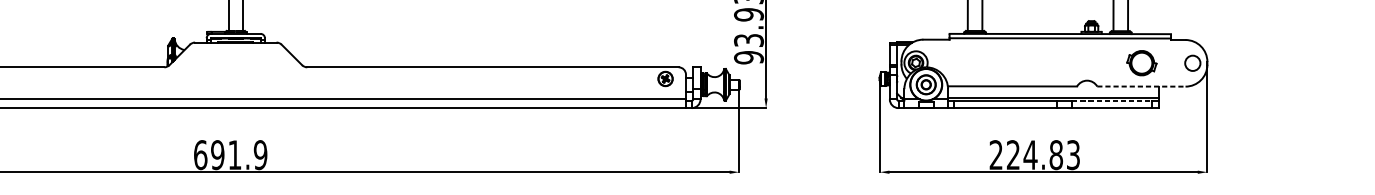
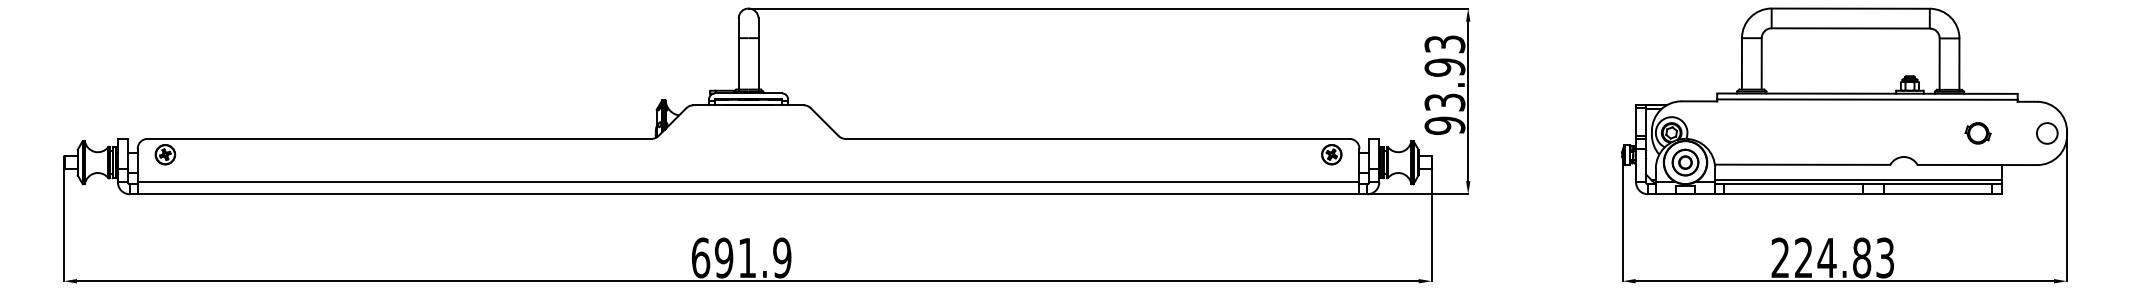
part: (1141, 63) -> (1977, 133), size x0.62
line: (1141, 86) -> (1977, 165), dashed -> solid
line: (1112, 100) -> (1938, 184), dashed -> solid

